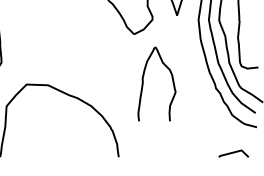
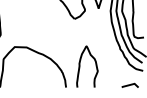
curve: (144, 83) -> (80, 66), moved

